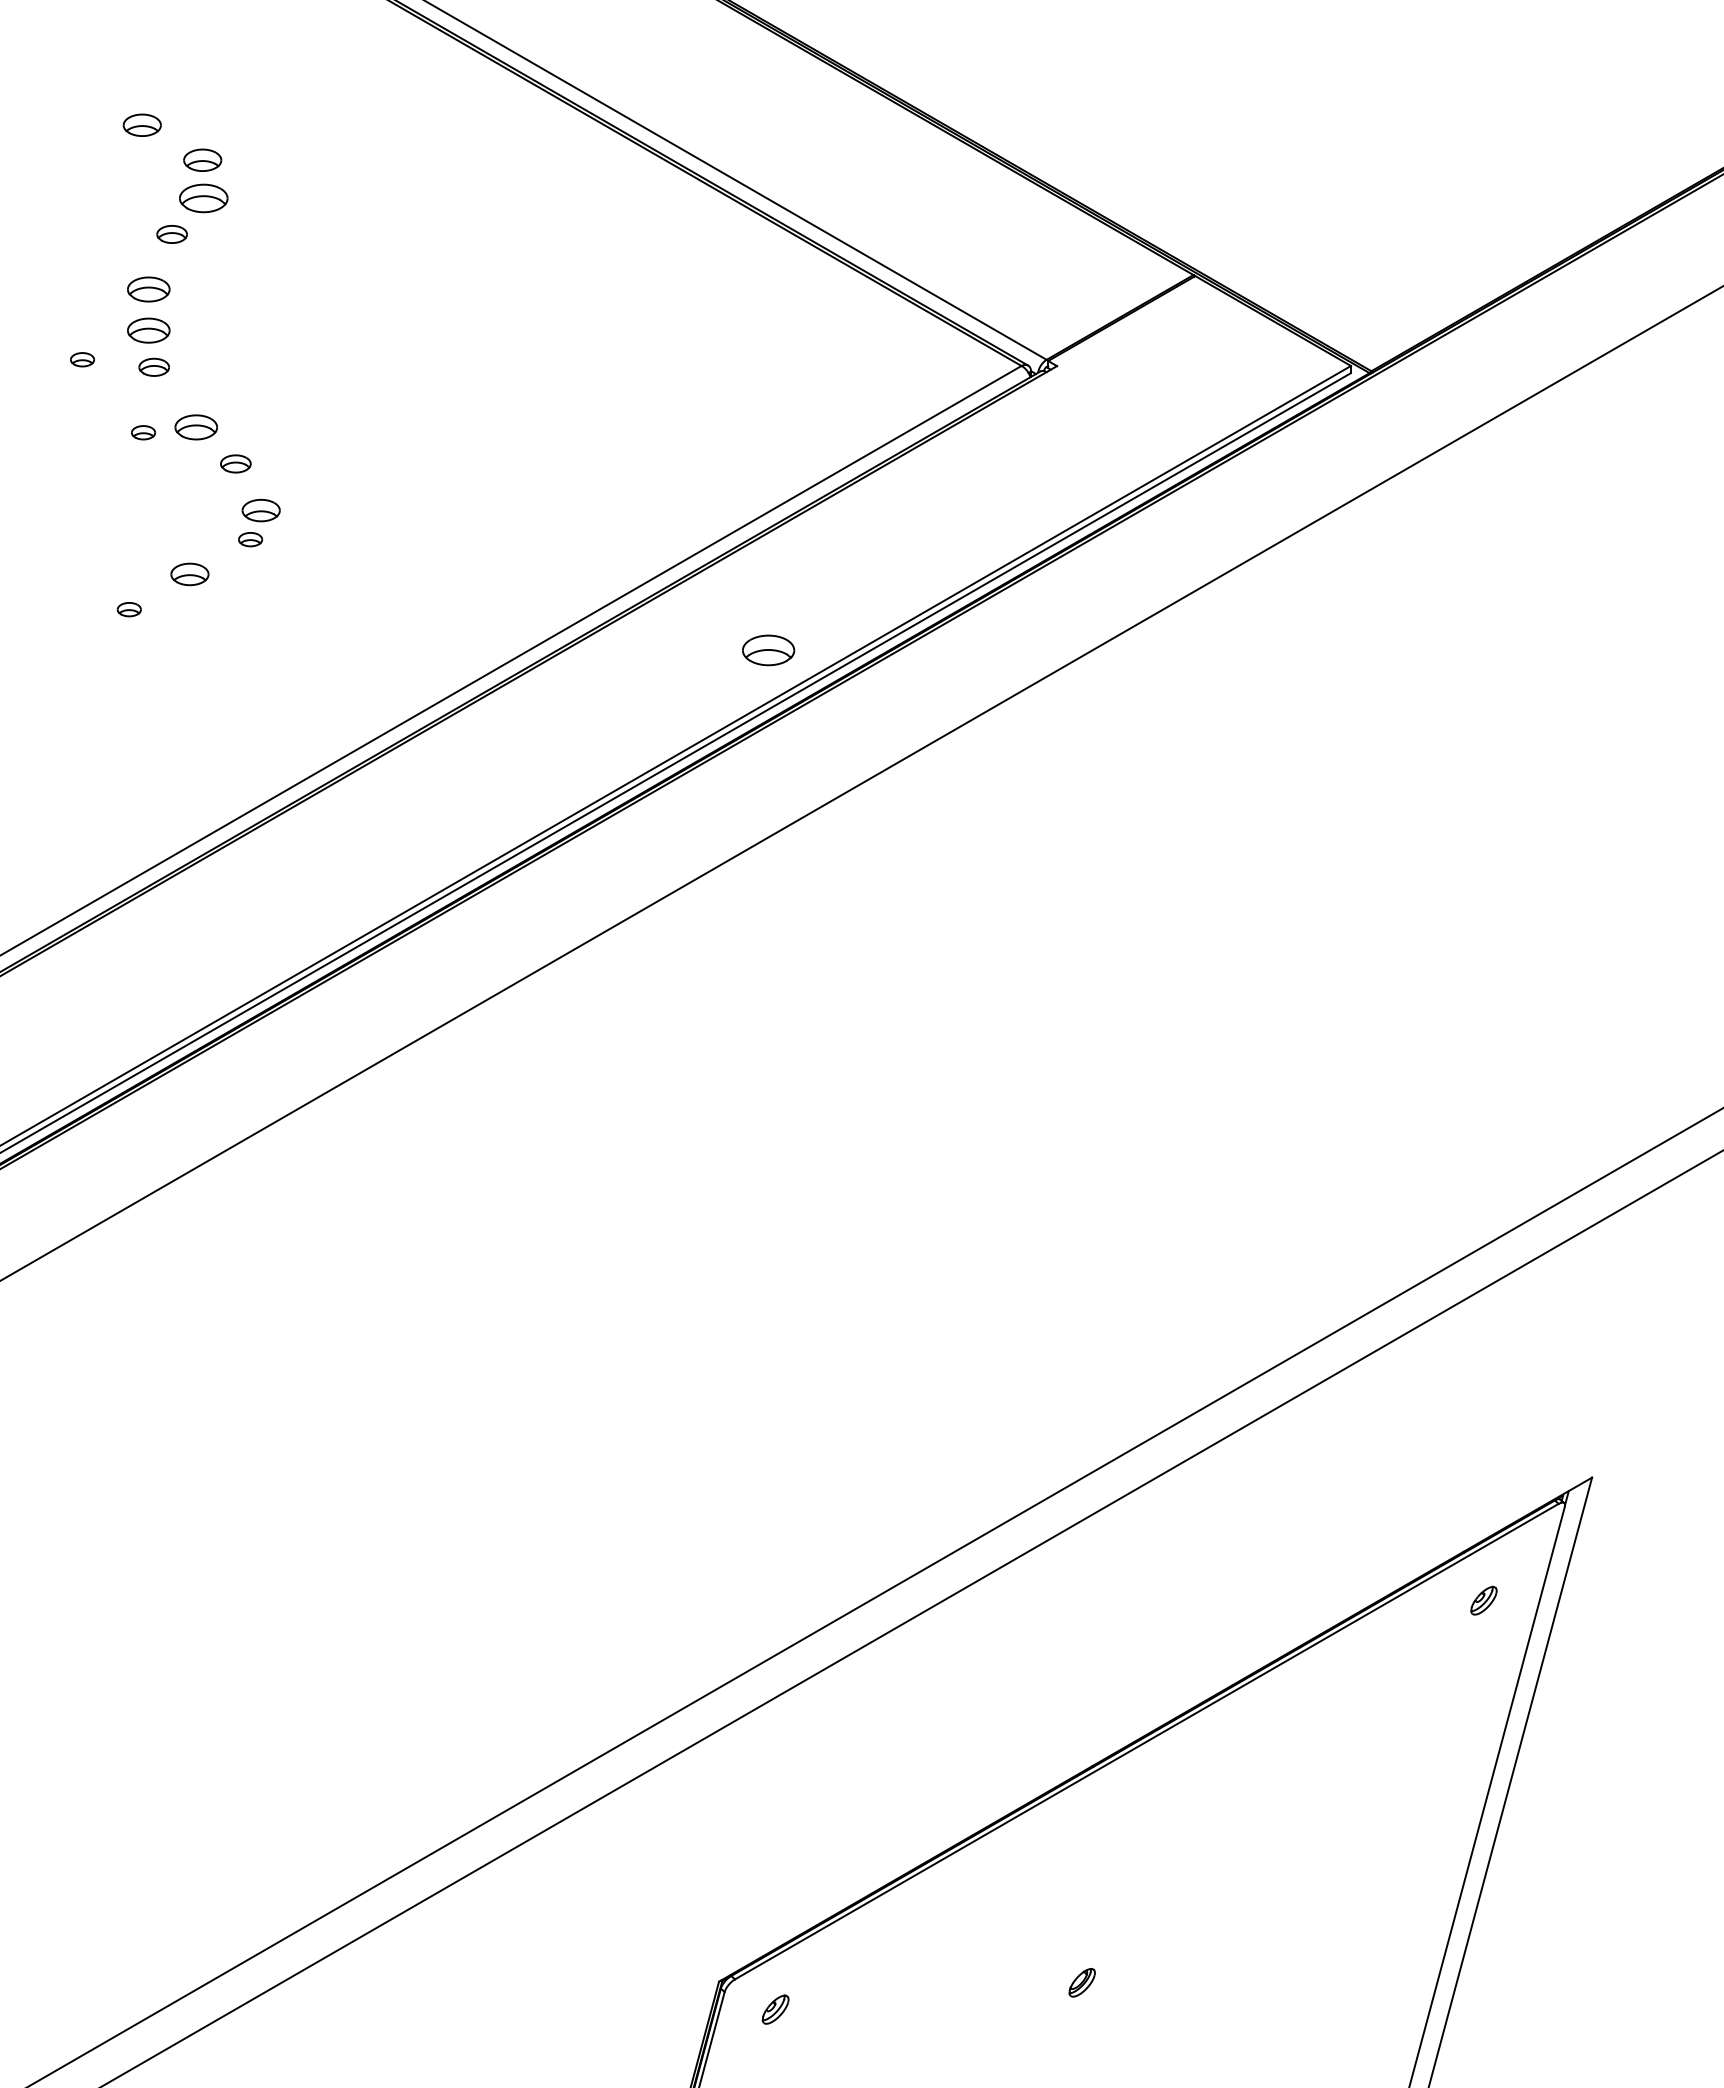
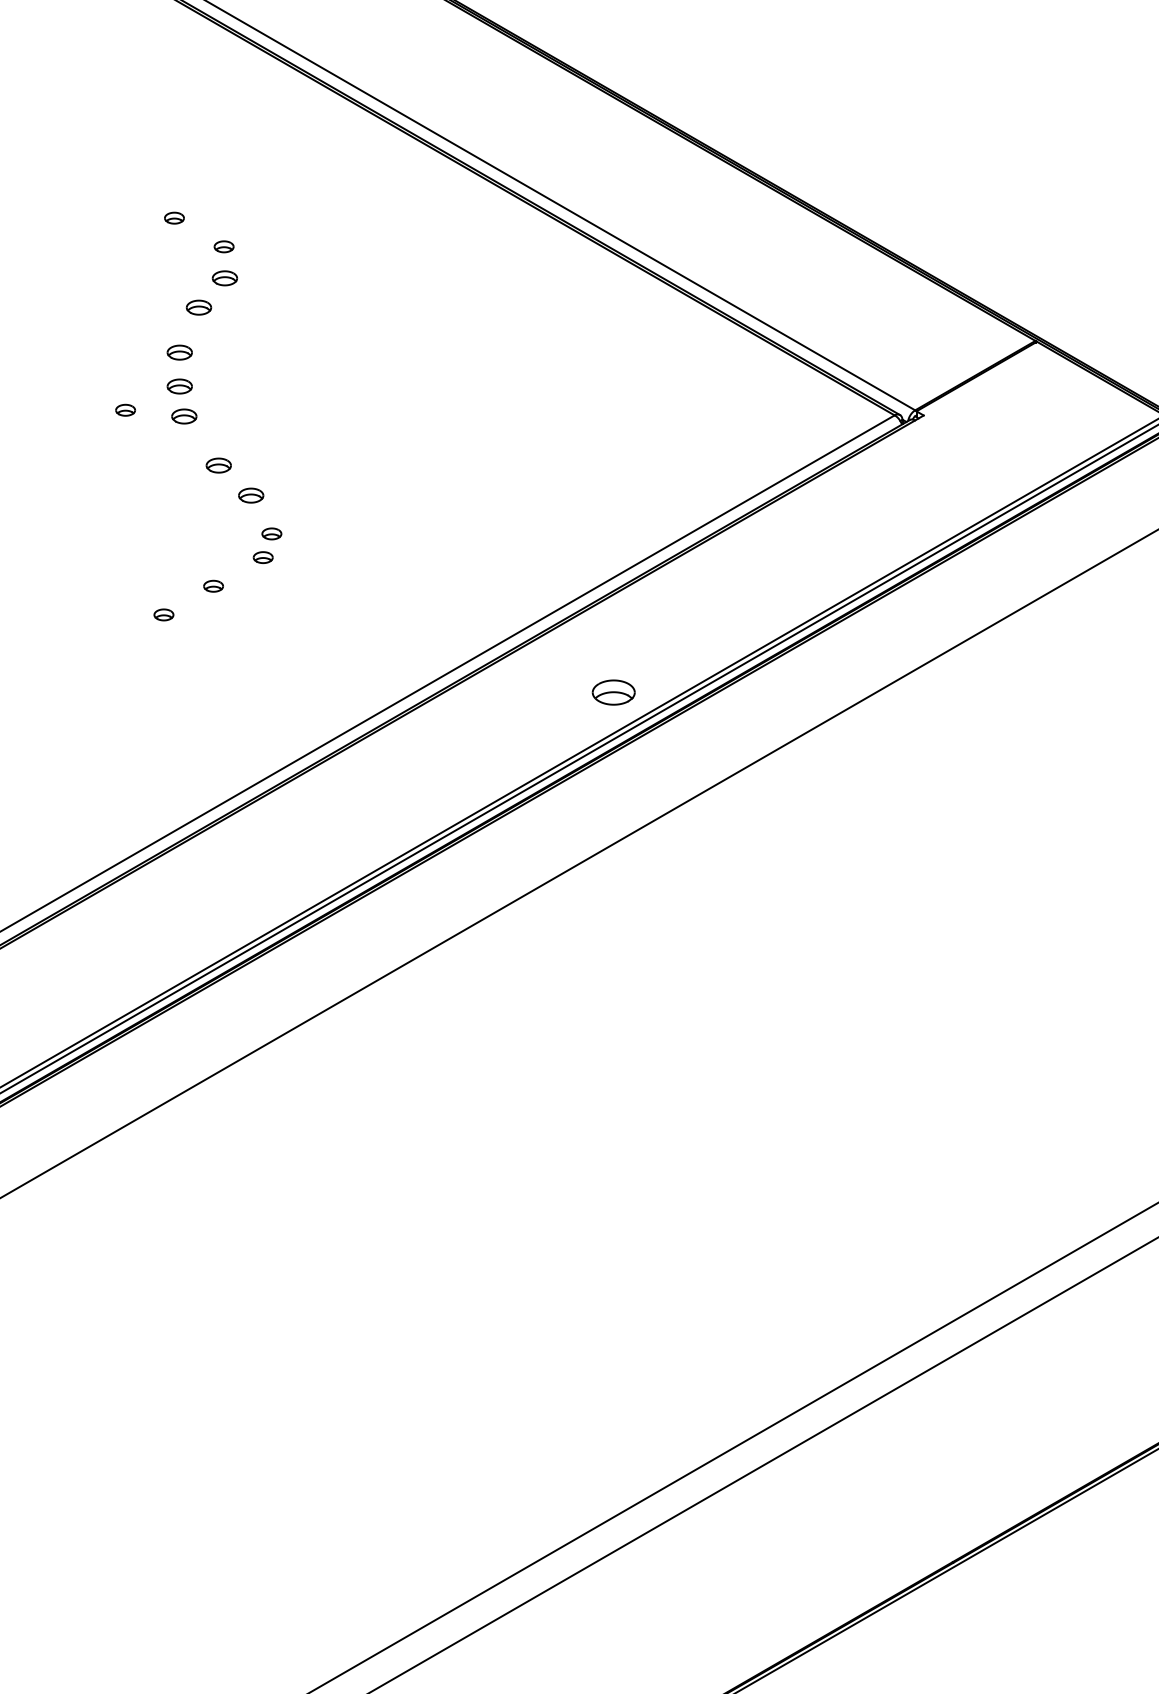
part: (141, 124) -> (173, 217), size x0.62
part: (202, 159) -> (223, 246), size x0.62
part: (203, 198) -> (224, 278), size x0.62
part: (148, 288) -> (179, 351), size x0.71
part: (148, 330) -> (179, 386), size x0.71
part: (196, 426) -> (218, 464), size x0.71
part: (143, 432) -> (175, 469), removed
part: (260, 510) -> (271, 533), size x0.62
part: (189, 574) -> (213, 586), size x0.62
part: (768, 650) -> (613, 692), moved

